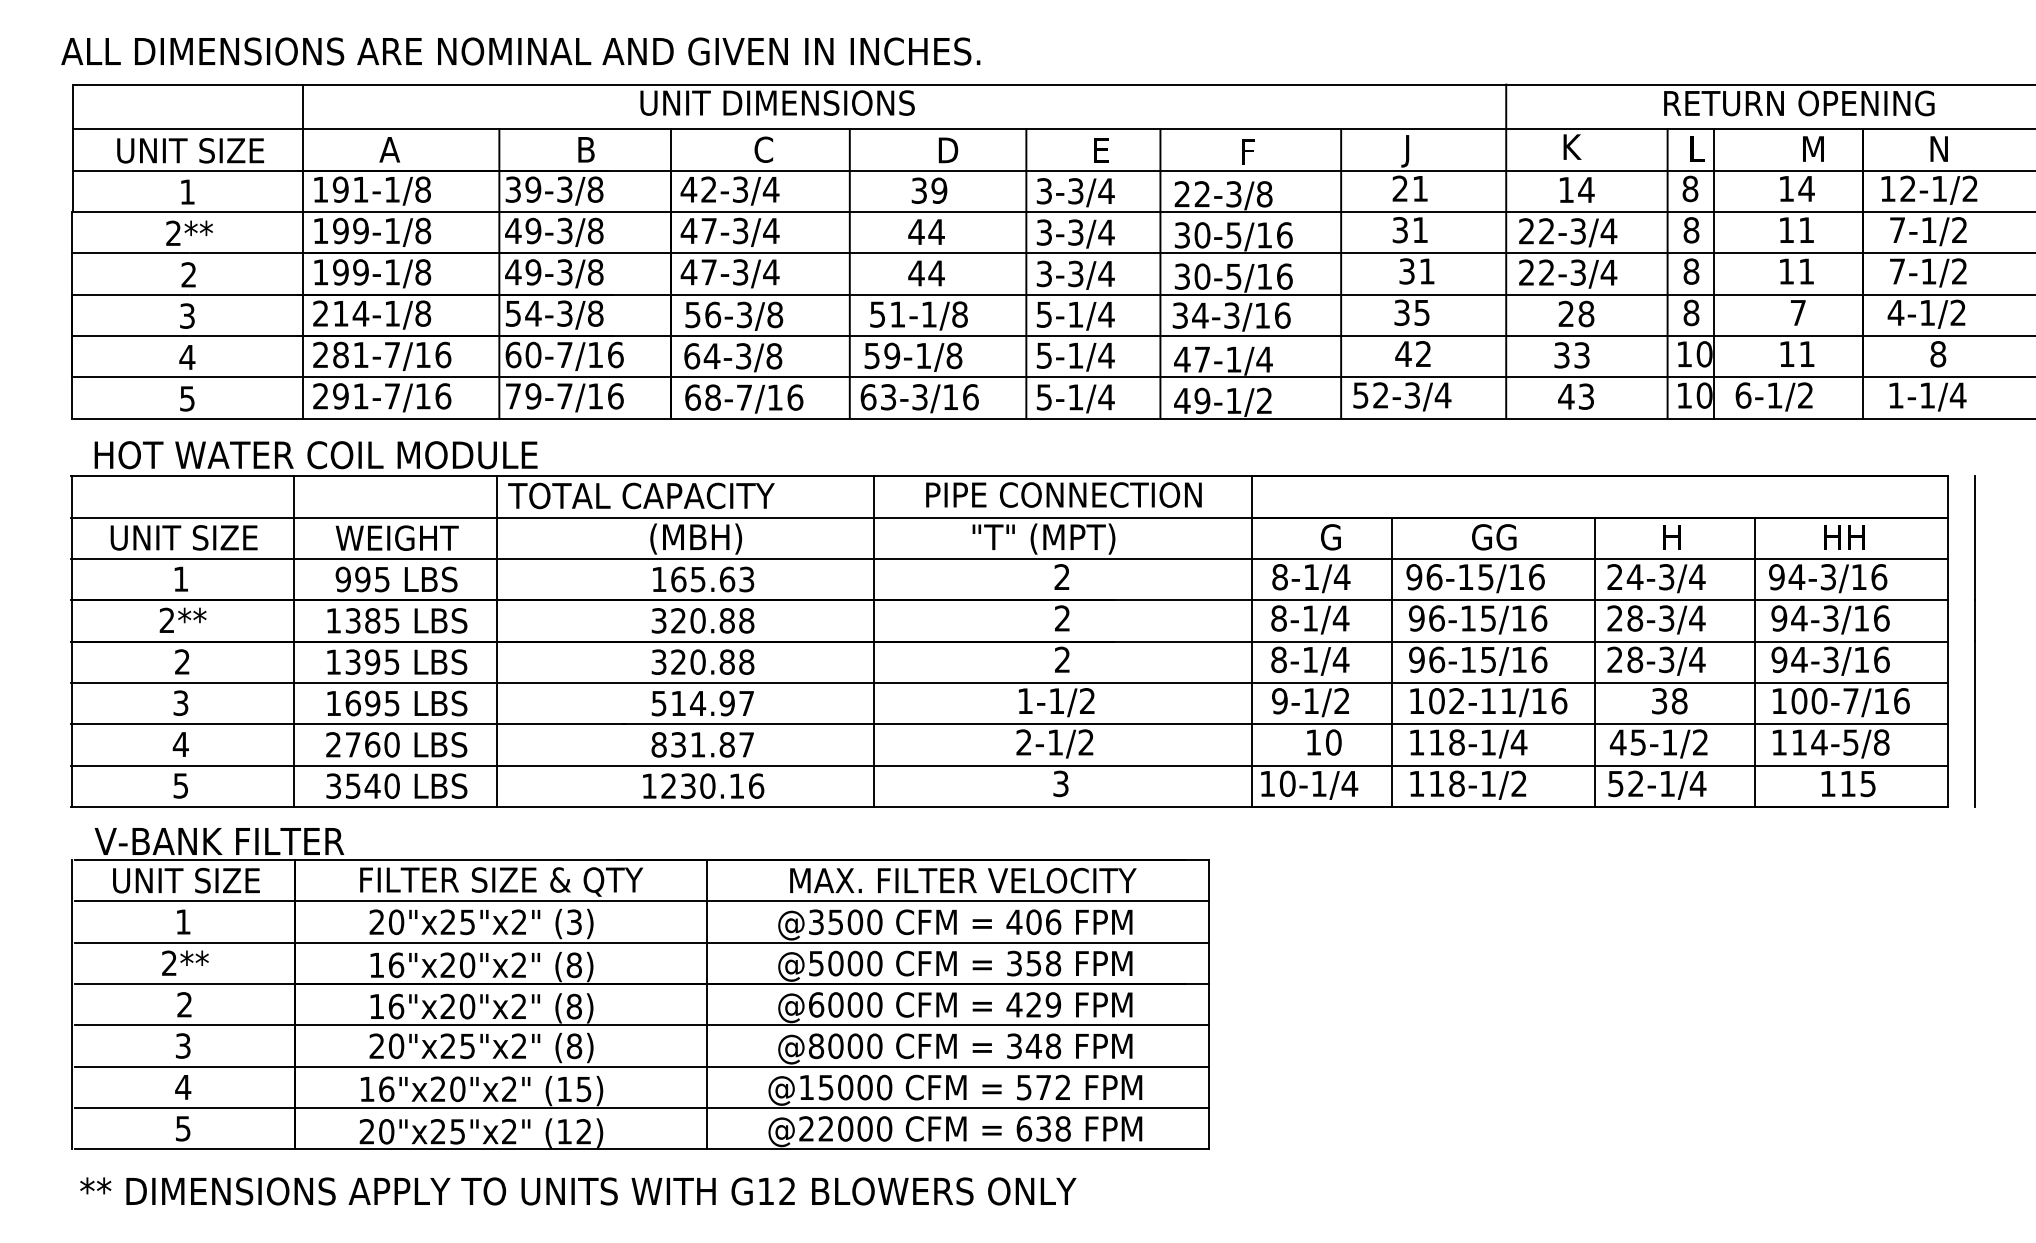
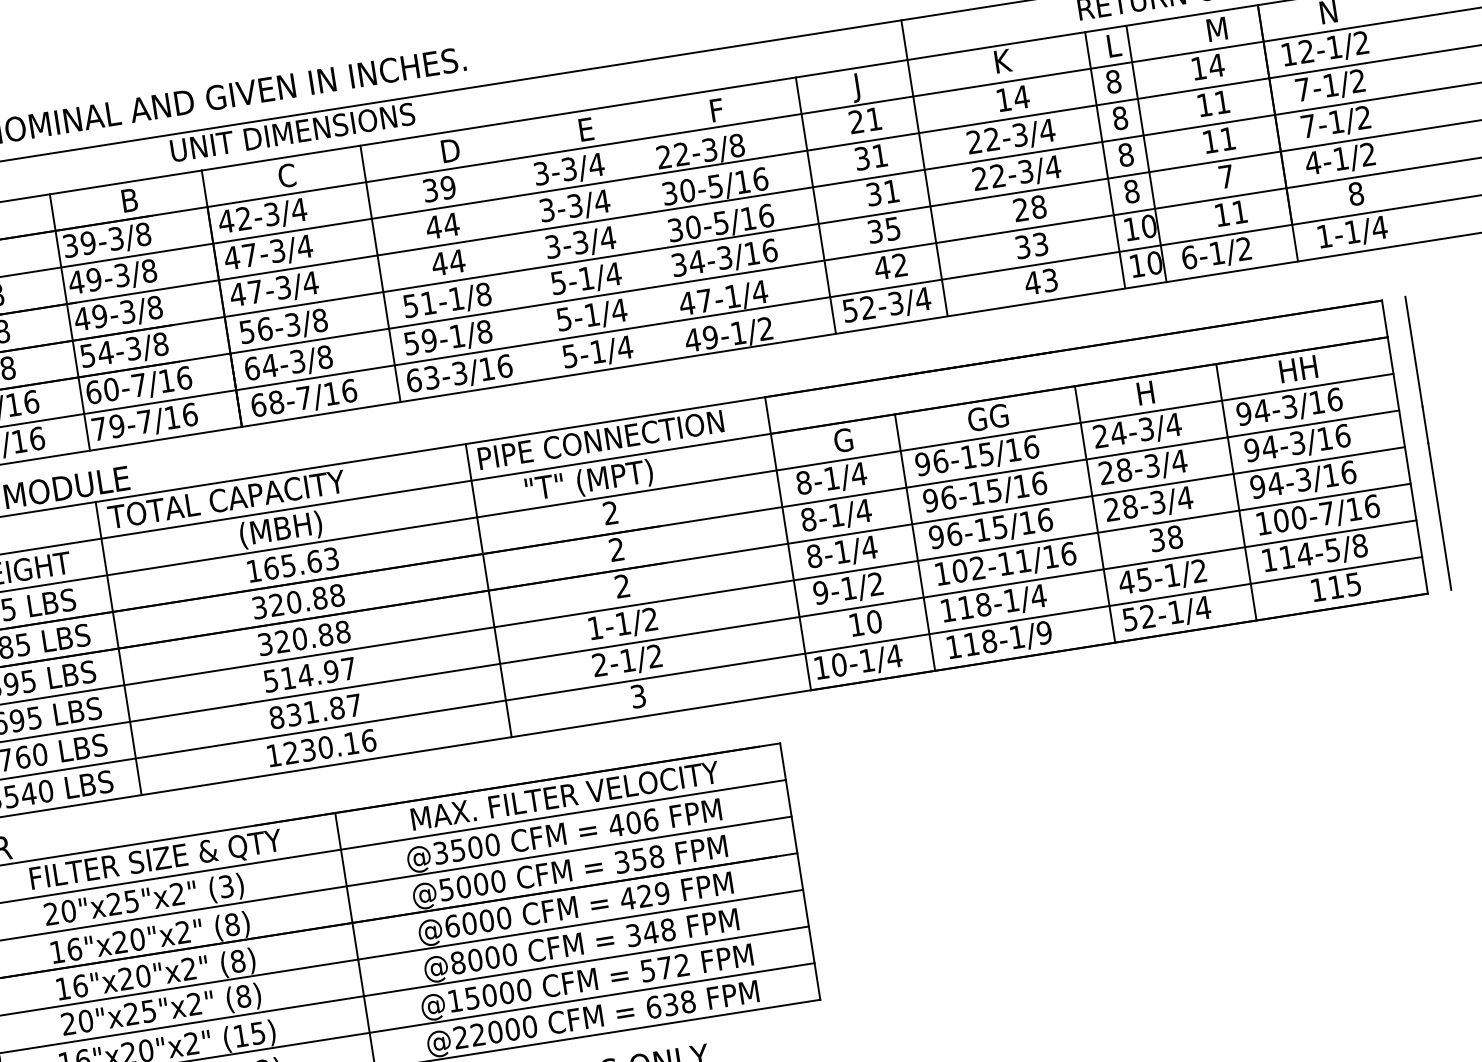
line: (1506, 251) -> (924, 168), moved
line: (1026, 273) -> (537, 248), removed
line: (1160, 273) -> (655, 230), removed
line: (874, 641) -> (488, 590), moved
text: (1518, 783) -> (1043, 632), 118-1/2 -> 118-1/9

